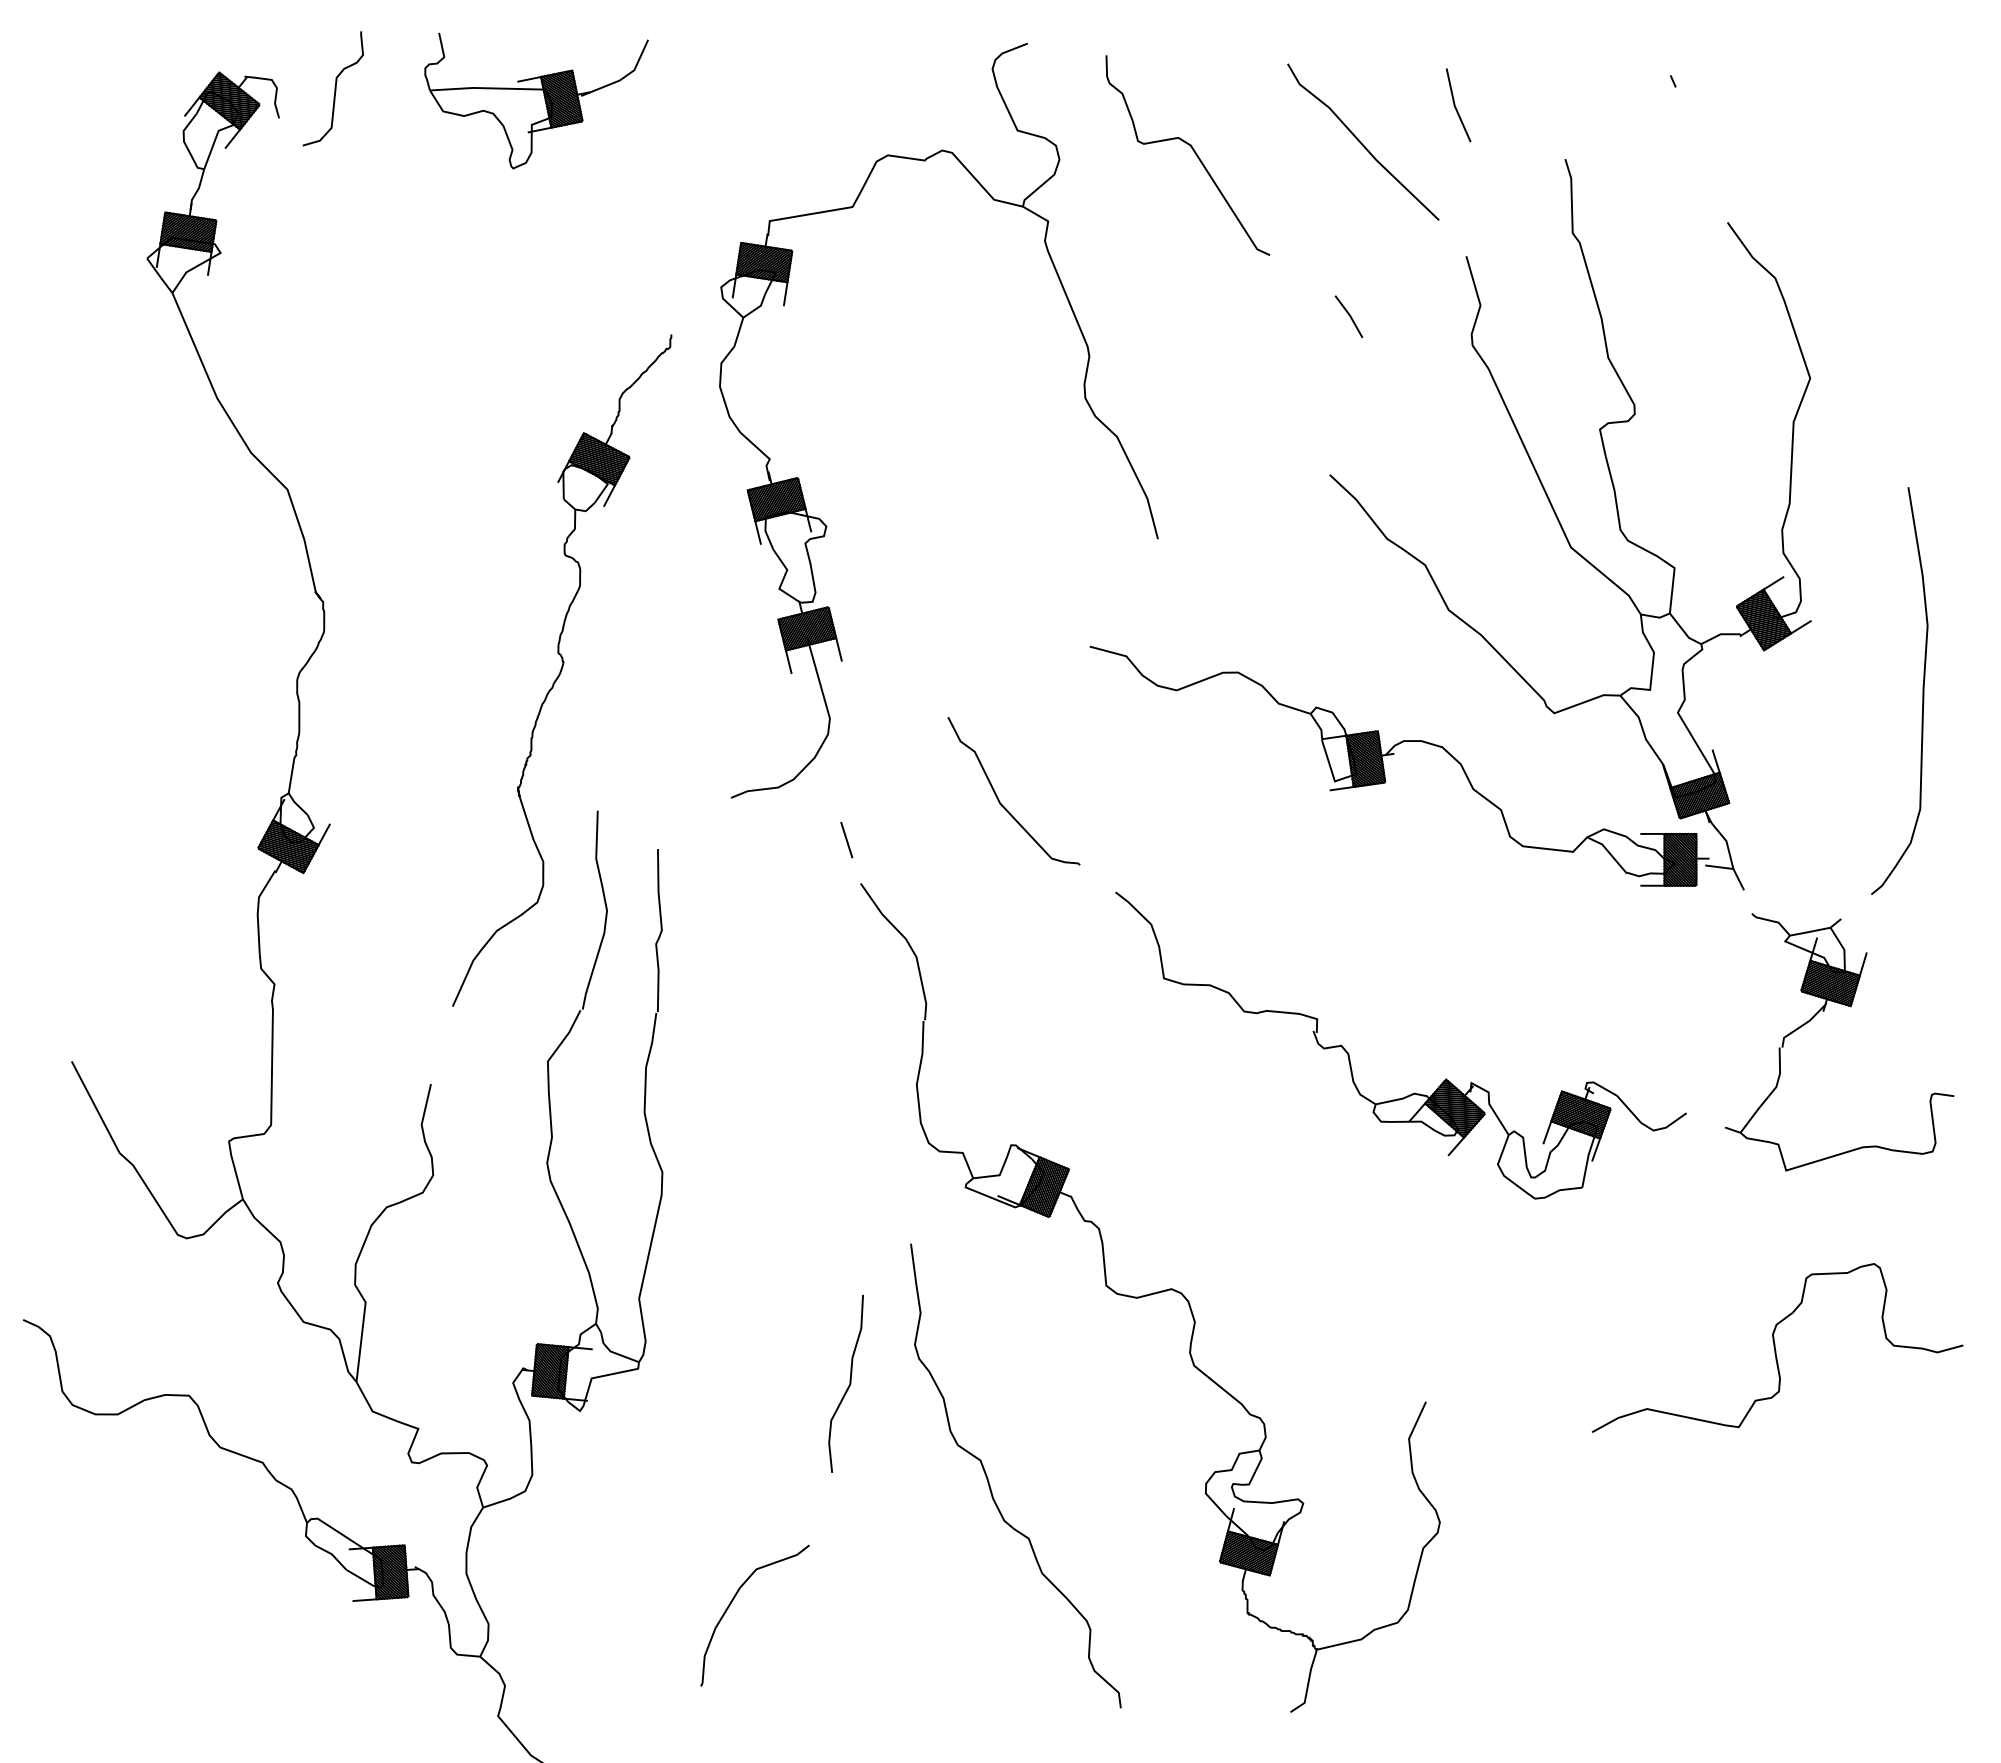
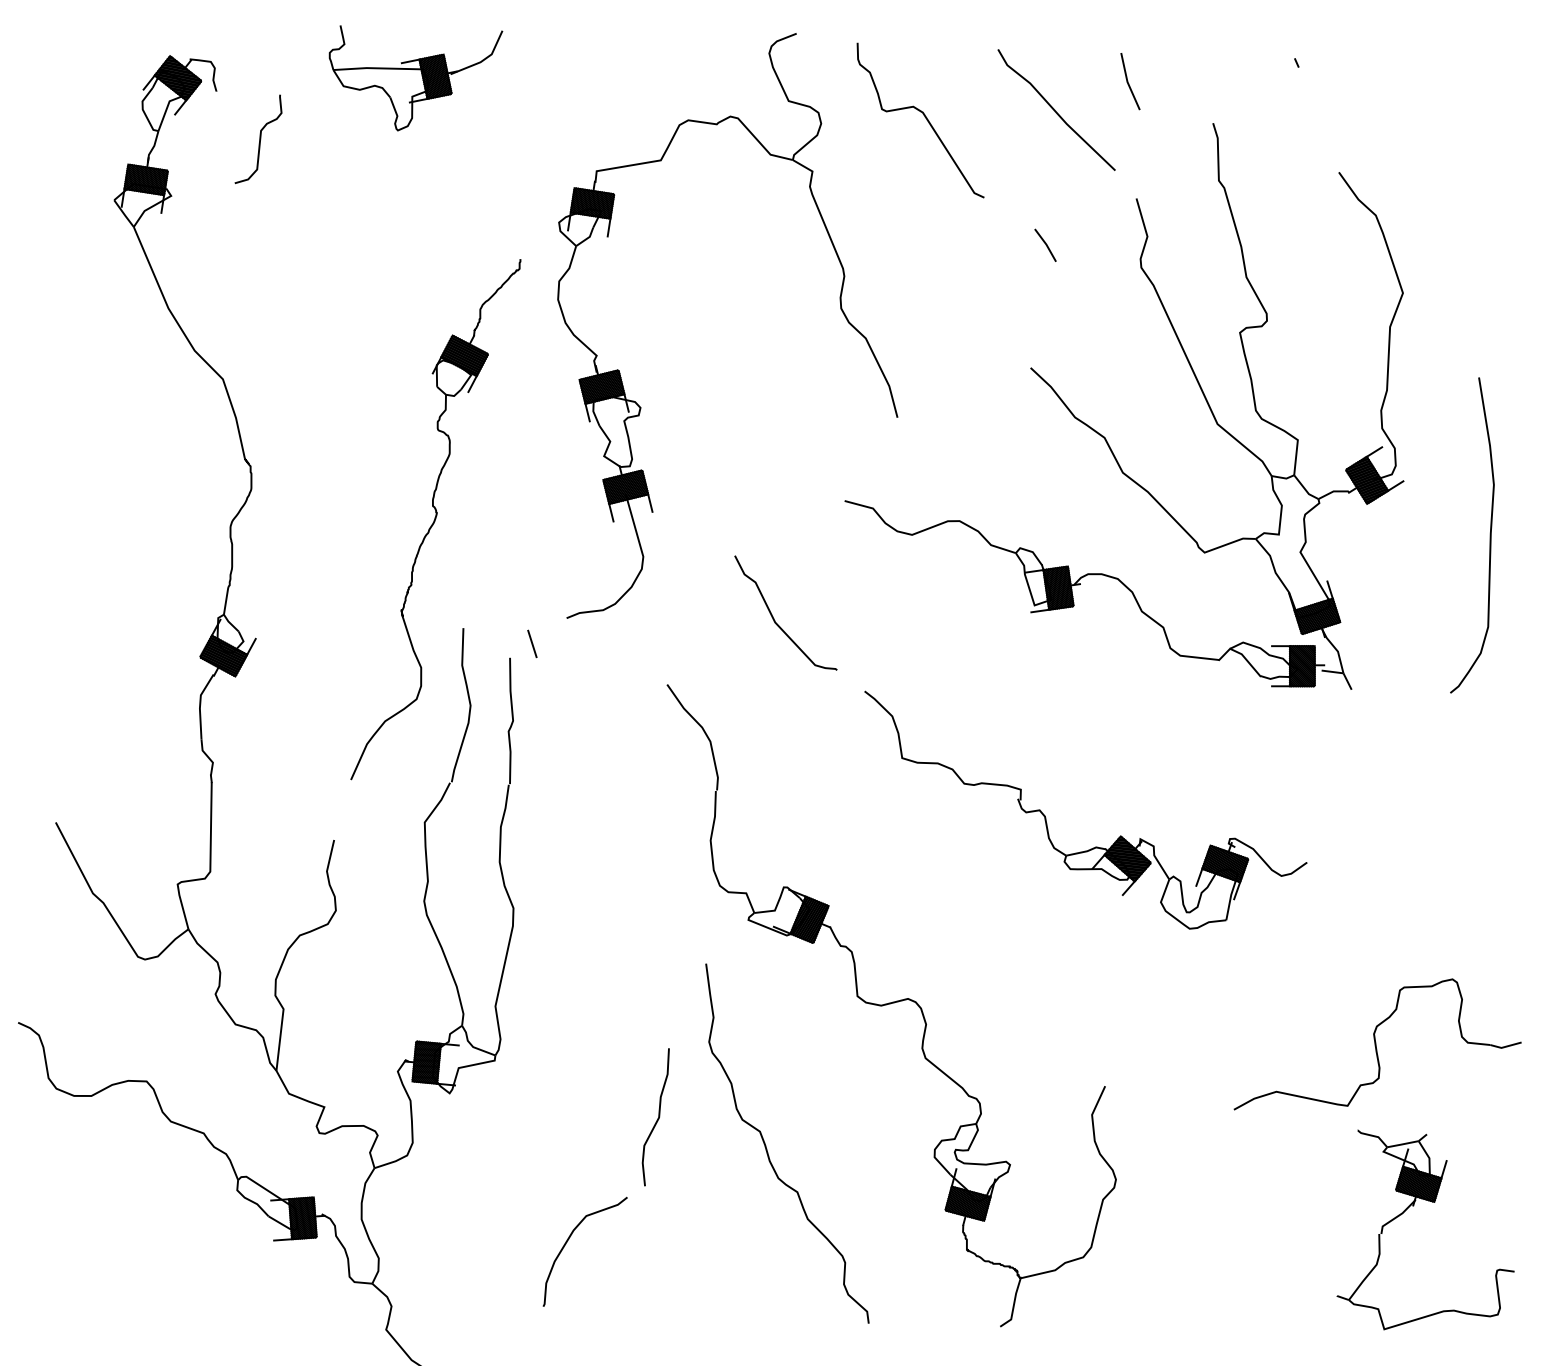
curve: (334, 88) -> (259, 139), moved
line: (846, 839) -> (532, 643), moved
part: (1824, 1011) -> (1414, 1206), moved
curve: (848, 1385) -> (657, 1118), moved

